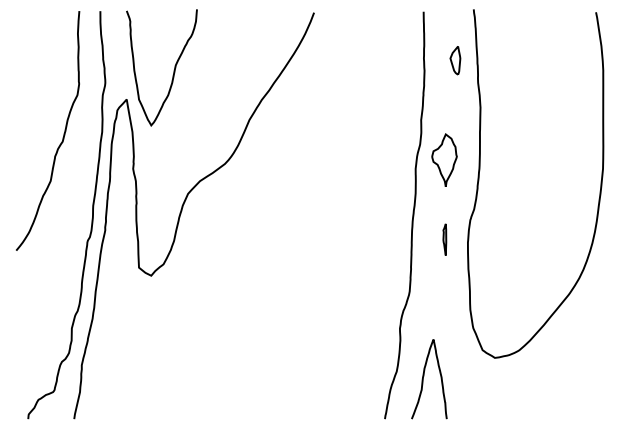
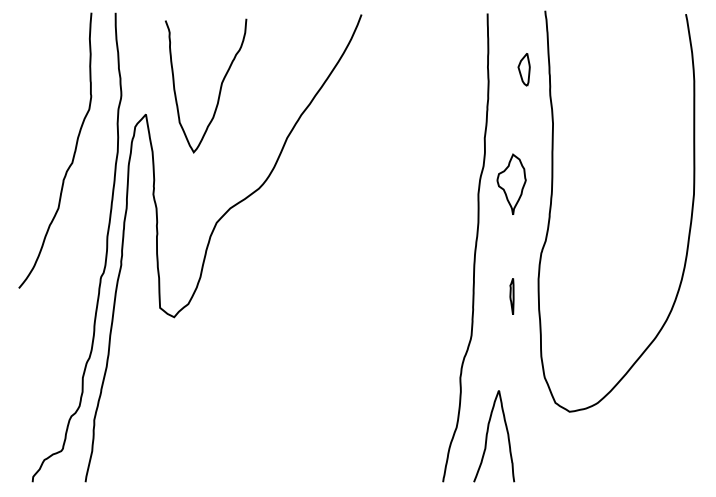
curve: (173, 70) -> (219, 89), moved
part: (444, 239) -> (511, 296), moved

